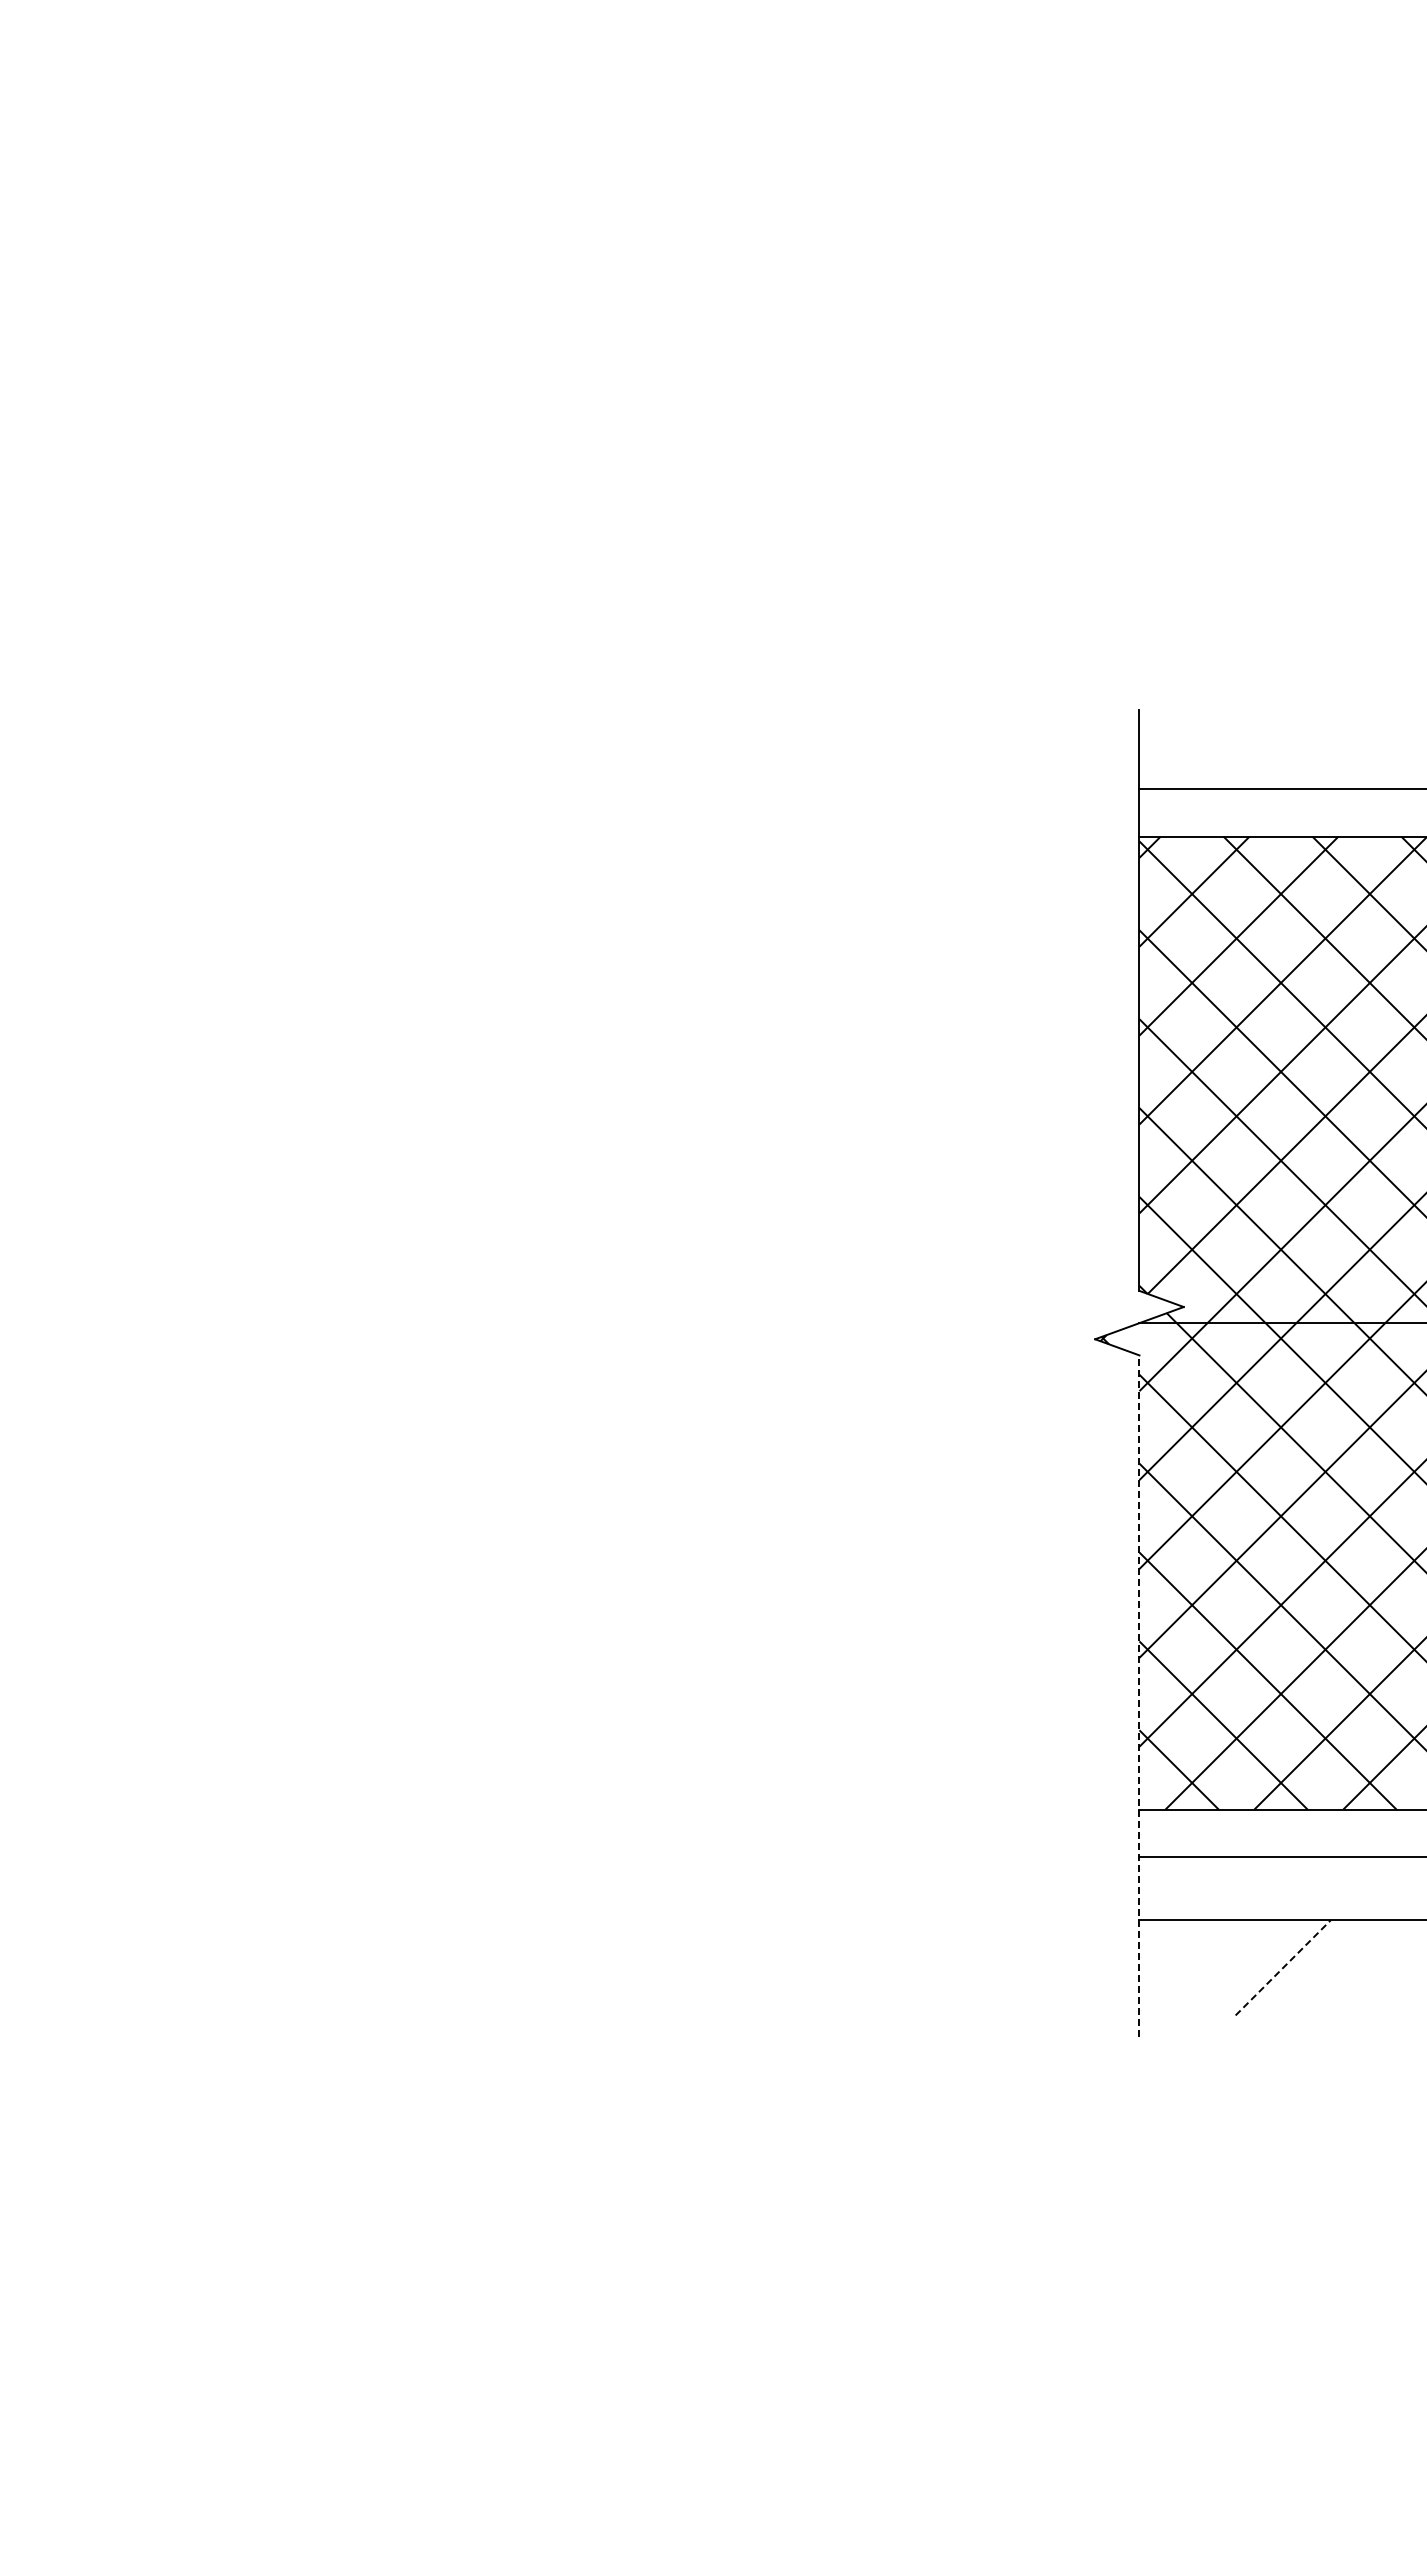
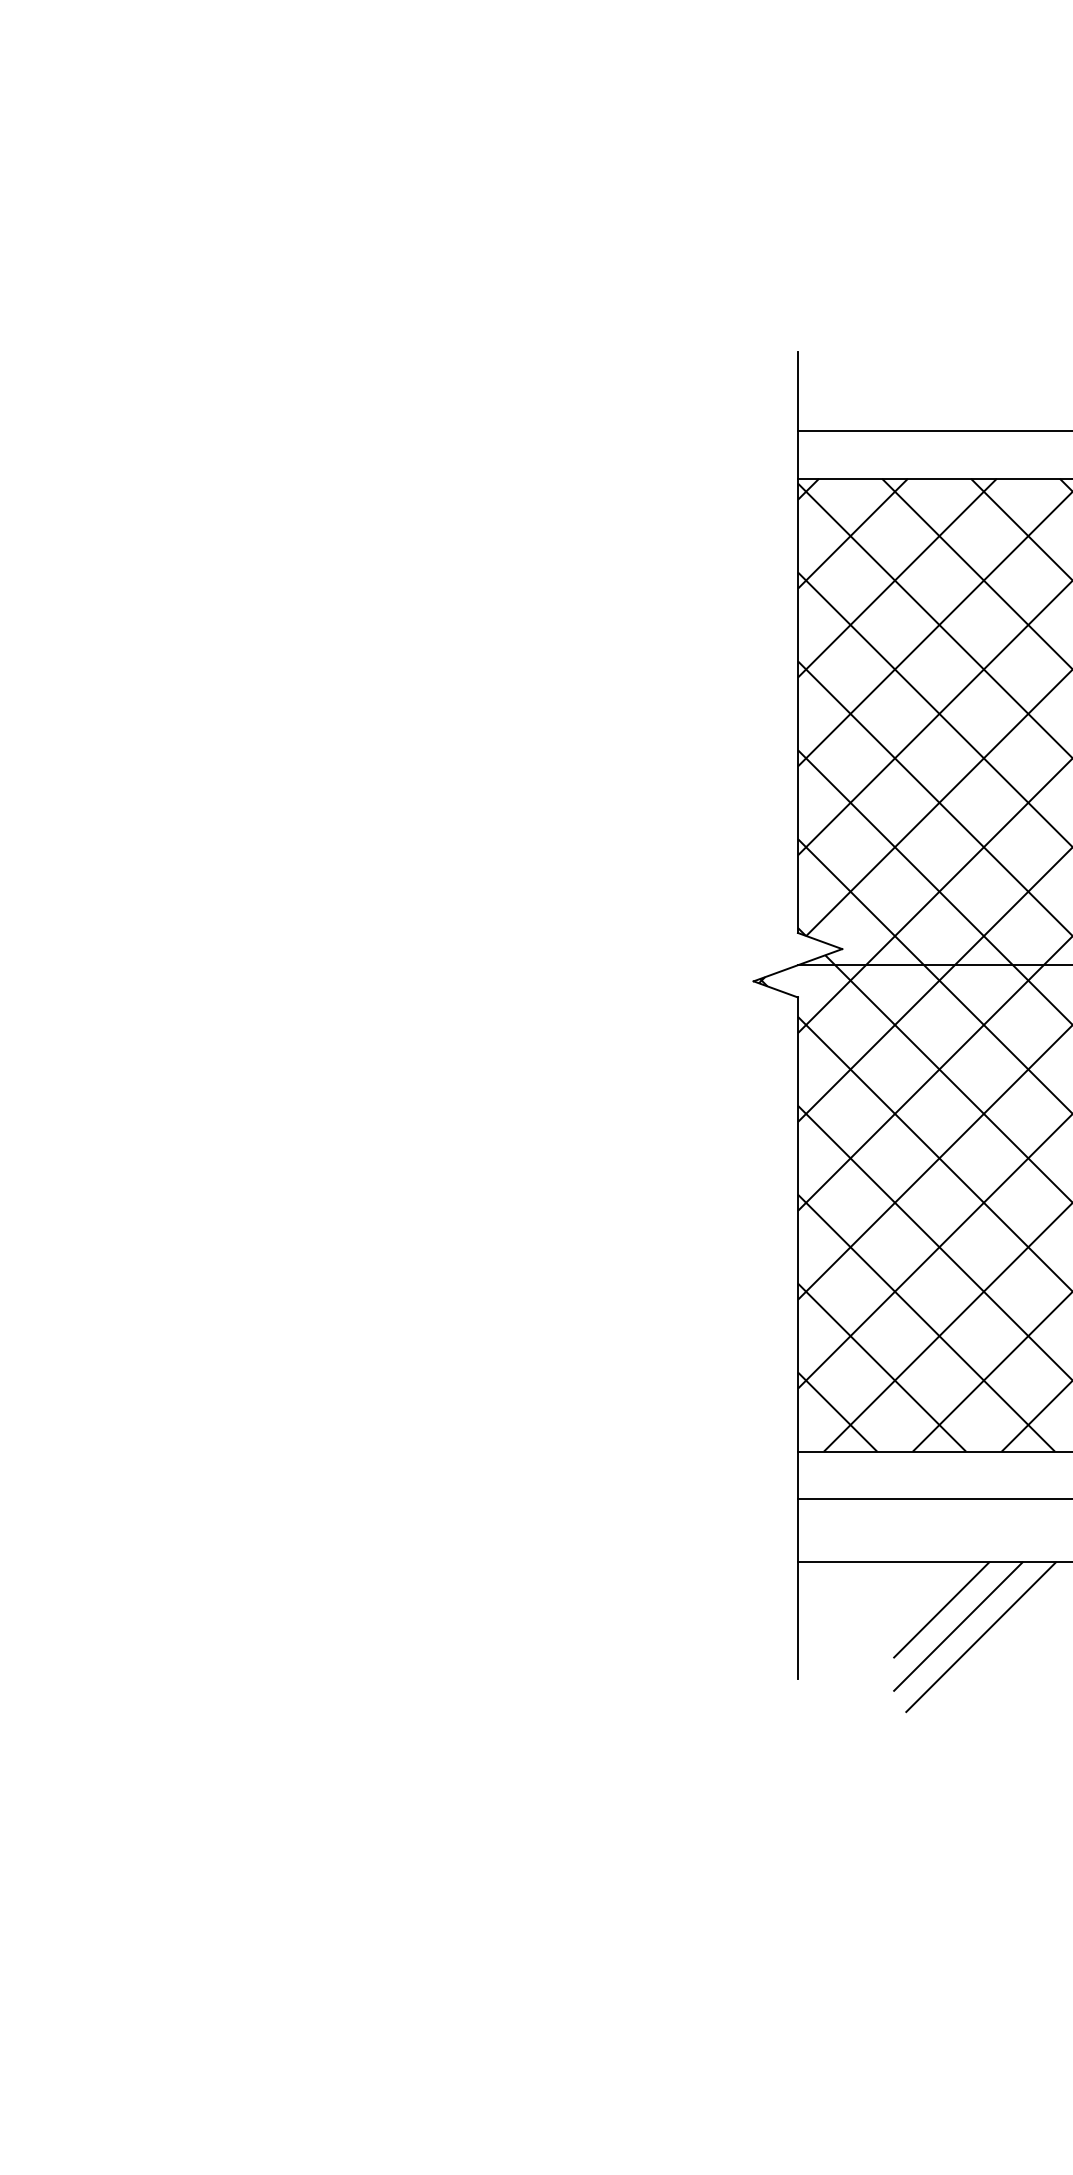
line: (1139, 1696) -> (797, 1338), dashed -> solid
line: (1283, 1967) -> (941, 1609), dashed -> solid
line: (1299, 1984) -> (957, 1626), added
line: (1322, 1994) -> (980, 1636), added

